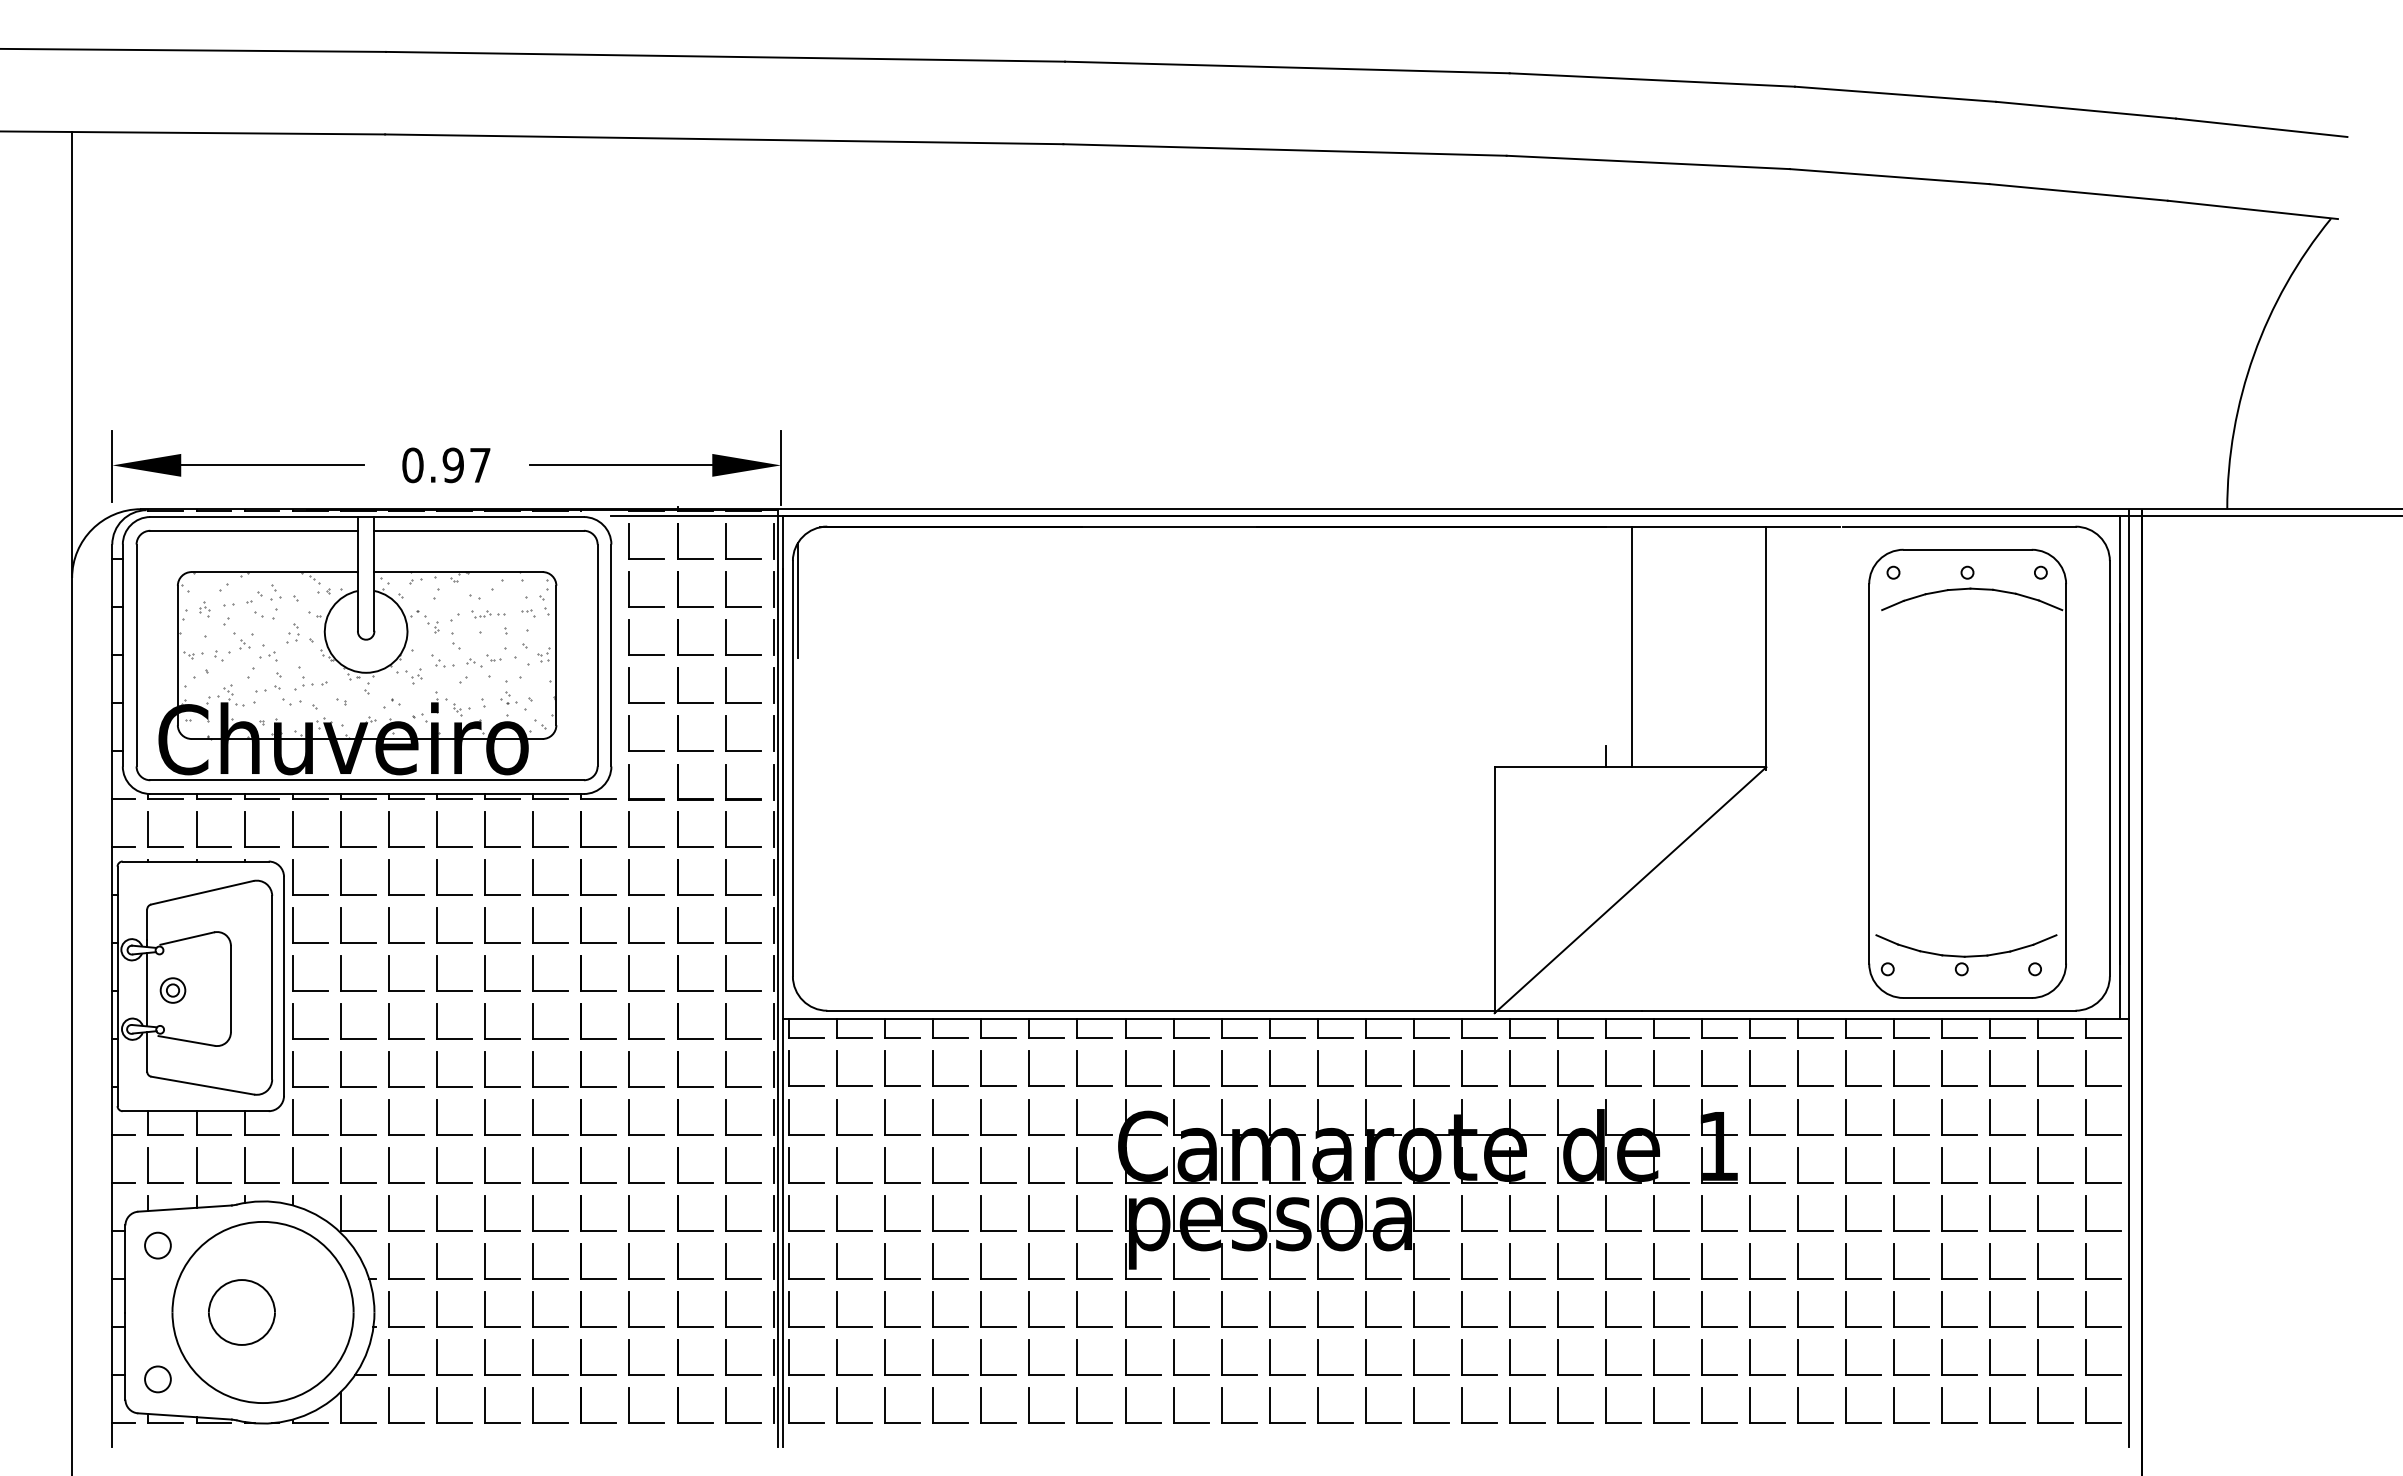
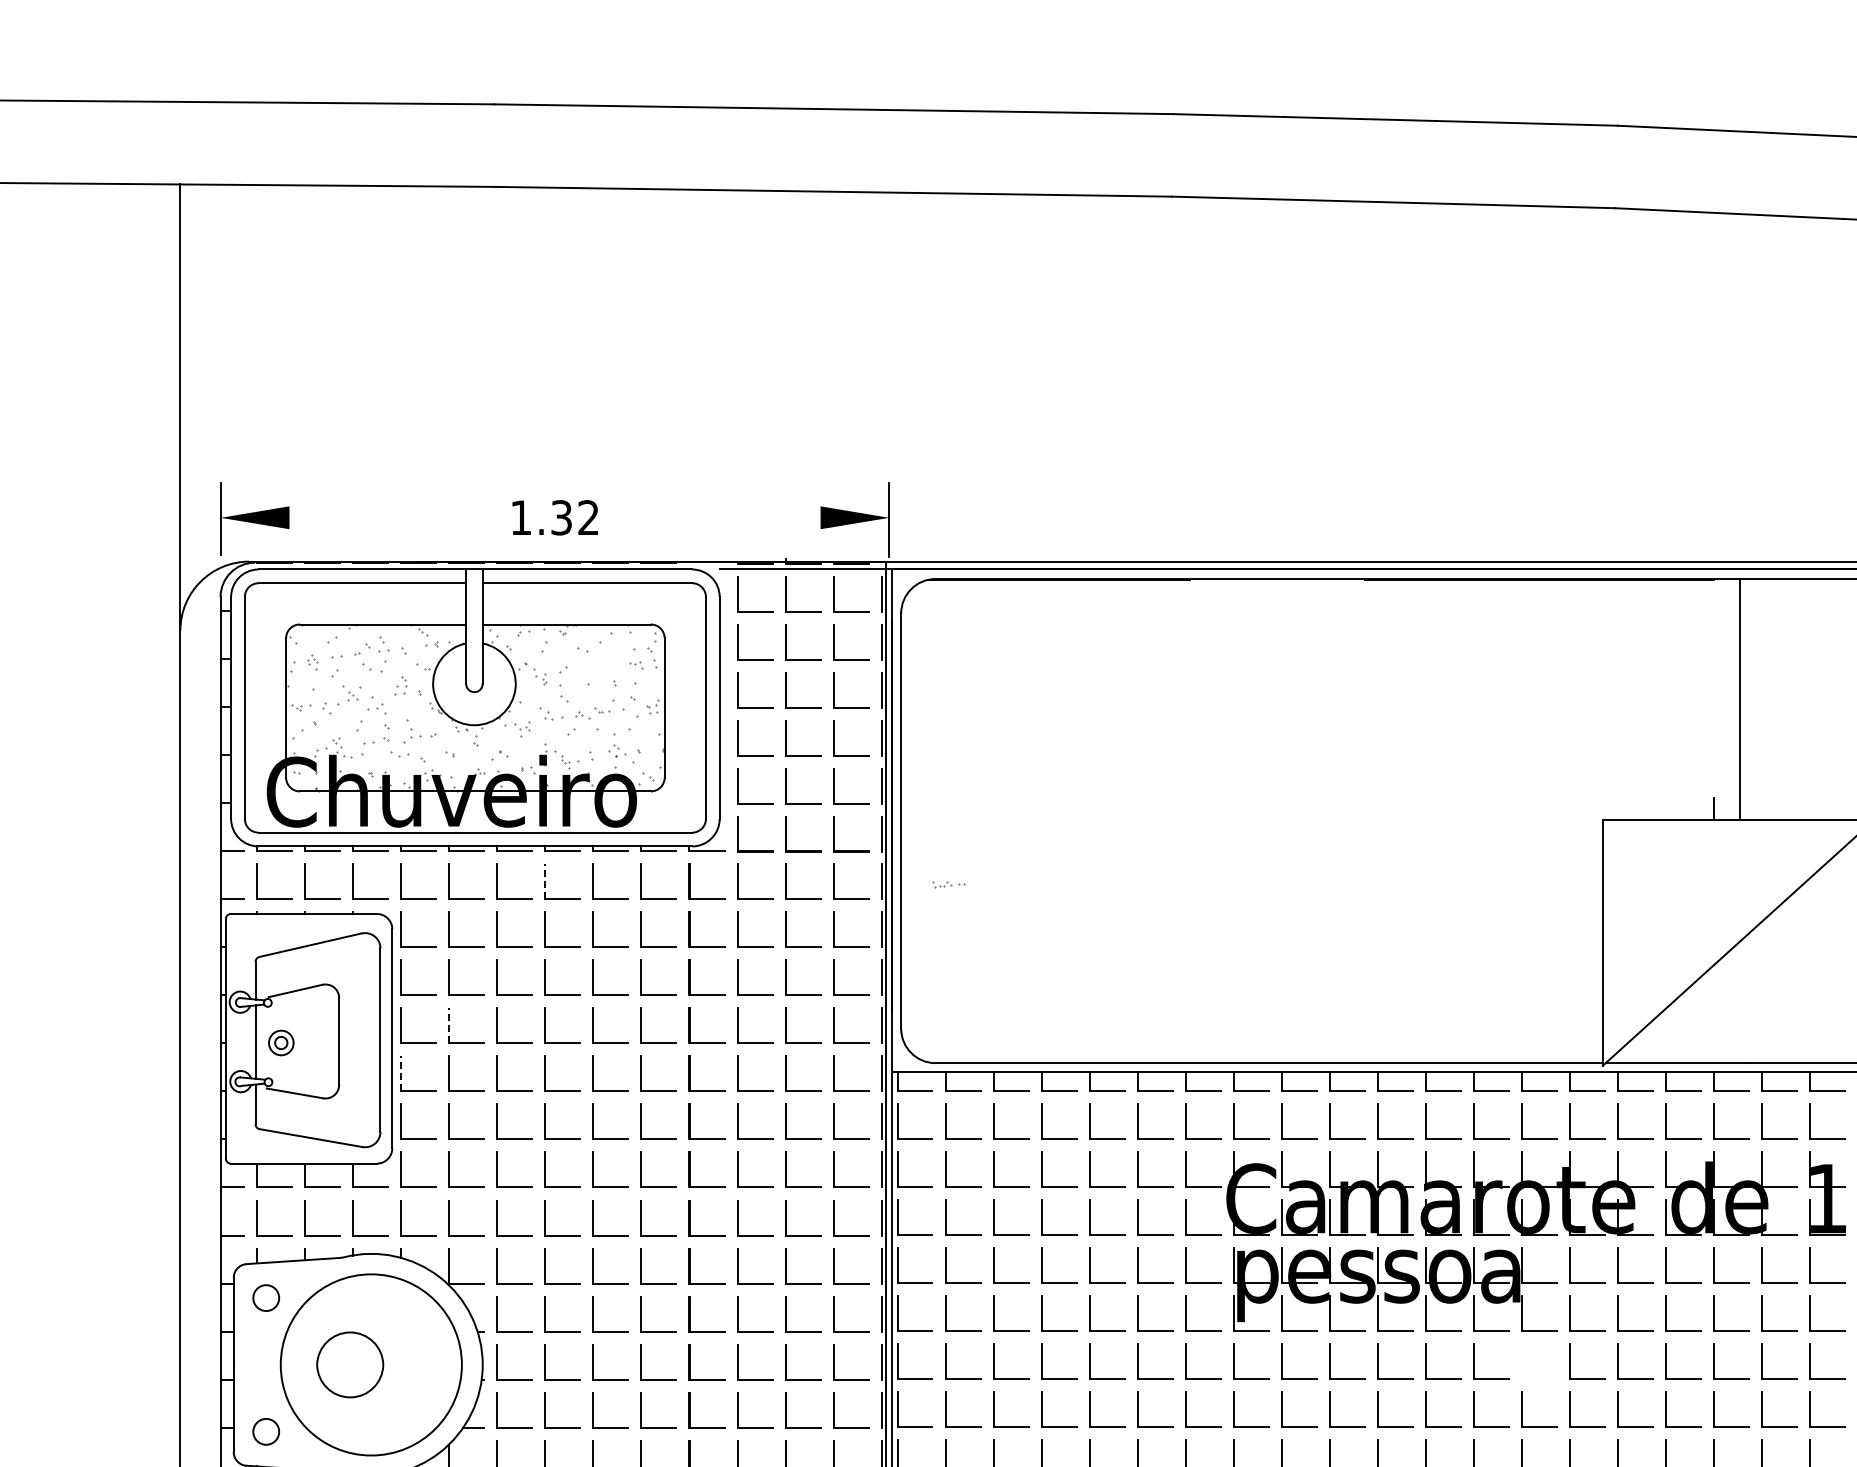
line: (272, 465) -> (380, 517), removed
text: (446, 465) -> (554, 517), 0.97 -> 1.32
line: (620, 465) -> (728, 517), removed
line: (797, 600) -> (905, 652), removed
part: (488, 614) -> (948, 884), moved
line: (436, 828) -> (544, 880), solid -> dashed
line: (340, 972) -> (448, 1024), solid -> dashed
line: (292, 1020) -> (400, 1072), solid -> dashed
part: (1414, 1309) -> (1522, 1361), removed

